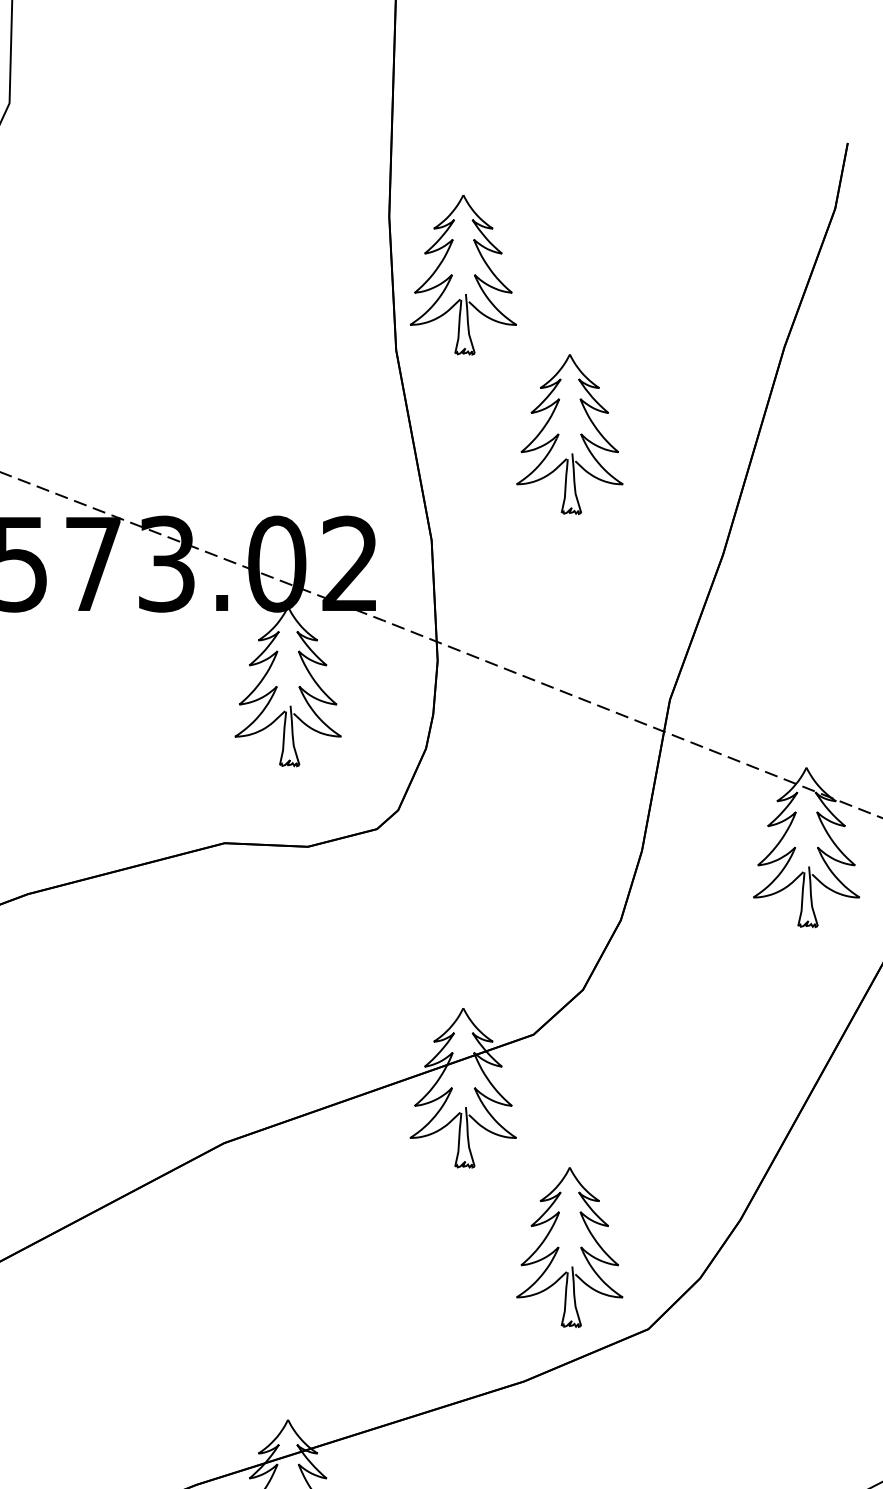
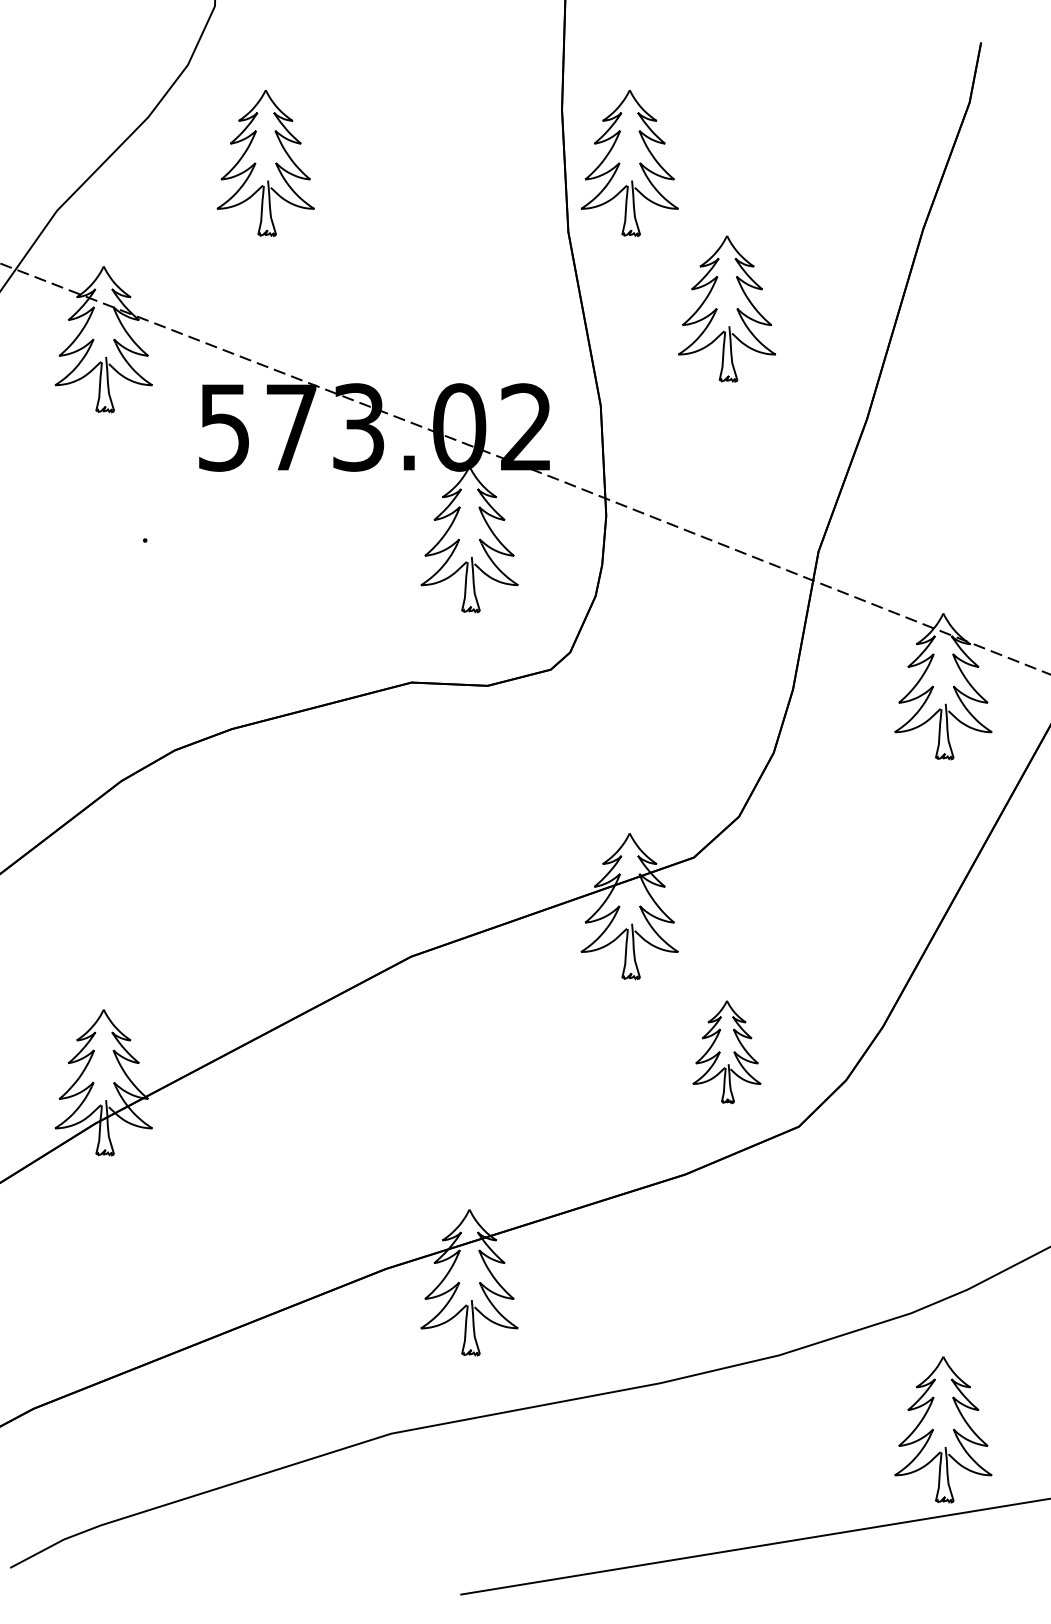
part: (64, 275) -> (265, 163), added
part: (569, 1246) -> (726, 1051), size x0.7

